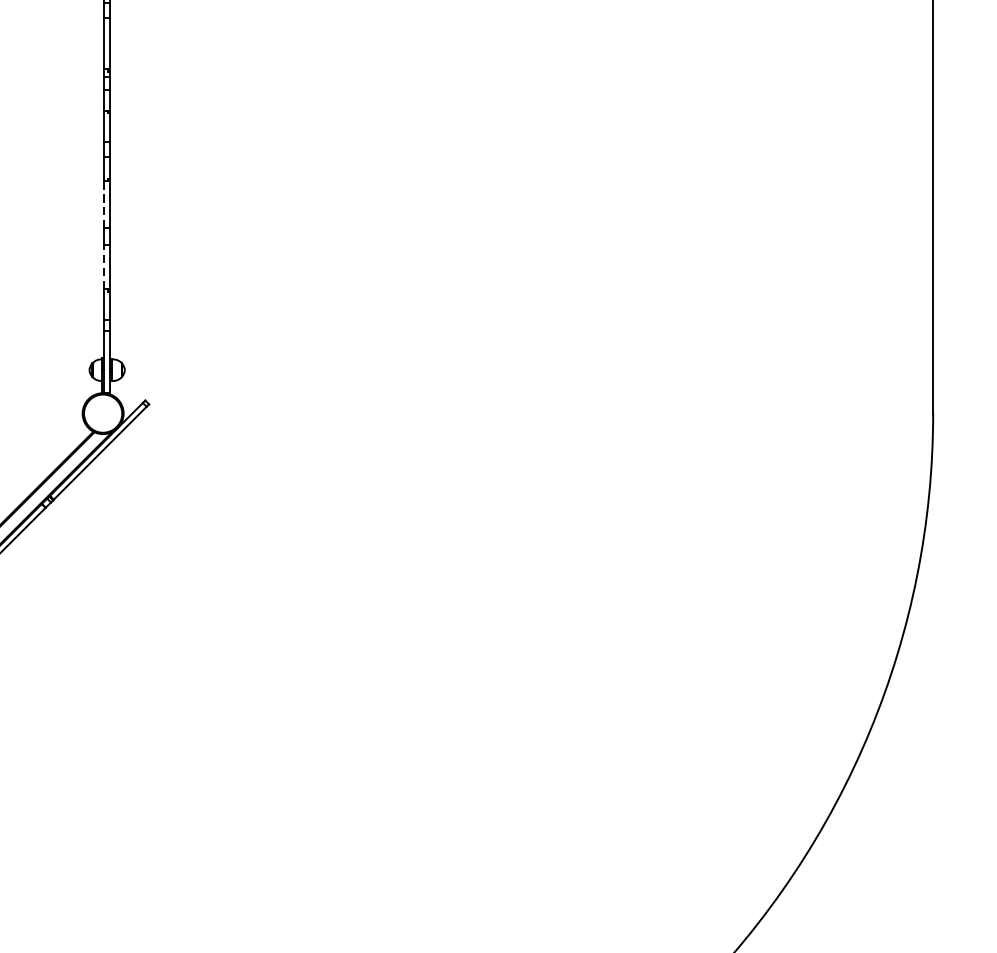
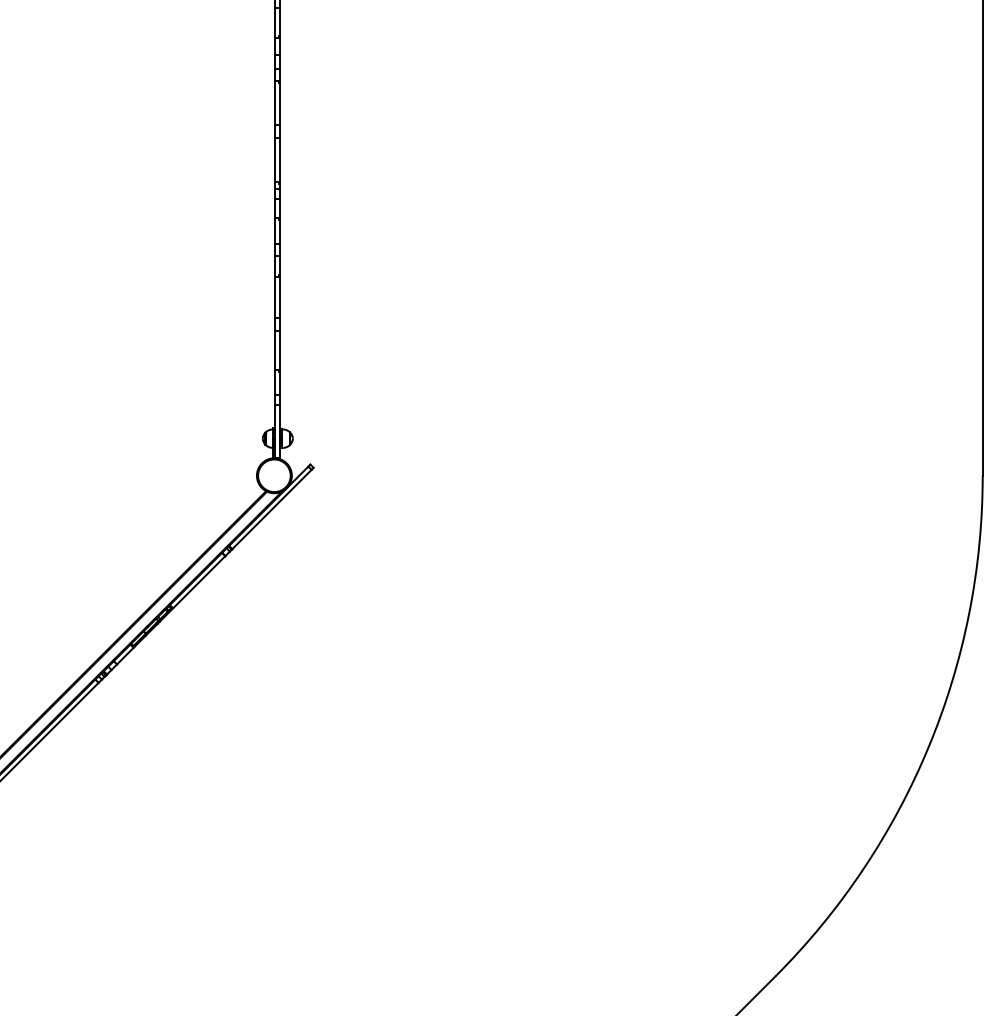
line: (104, 203) -> (275, 296), dashed -> solid
line: (104, 266) -> (275, 350), dashed -> solid

